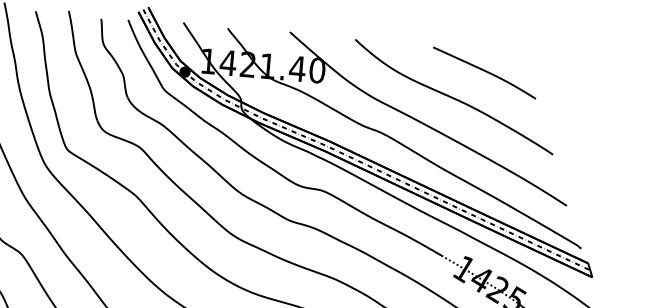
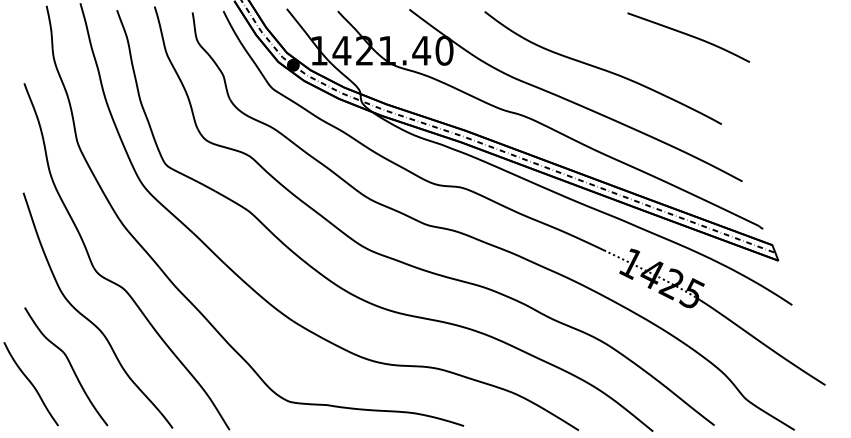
curve: (485, 72) -> (689, 36), moved

